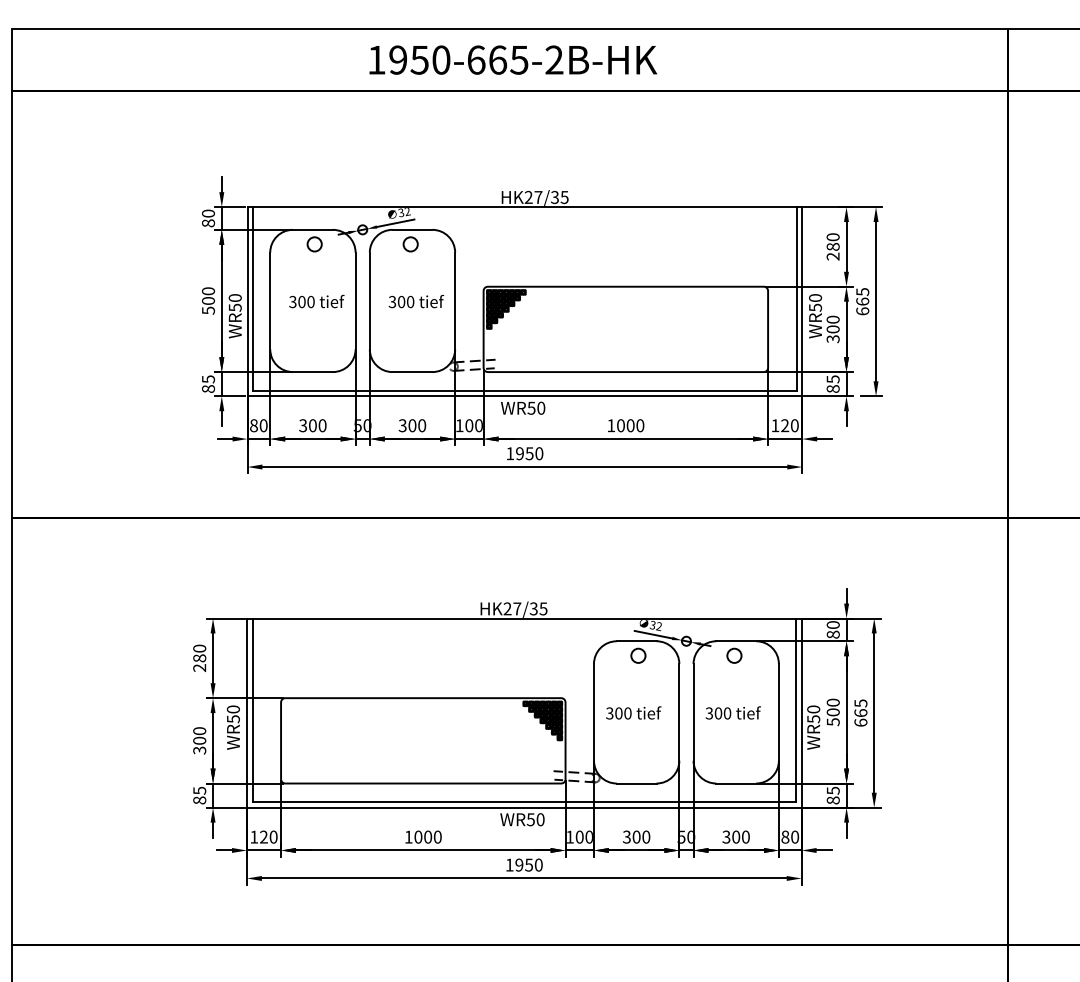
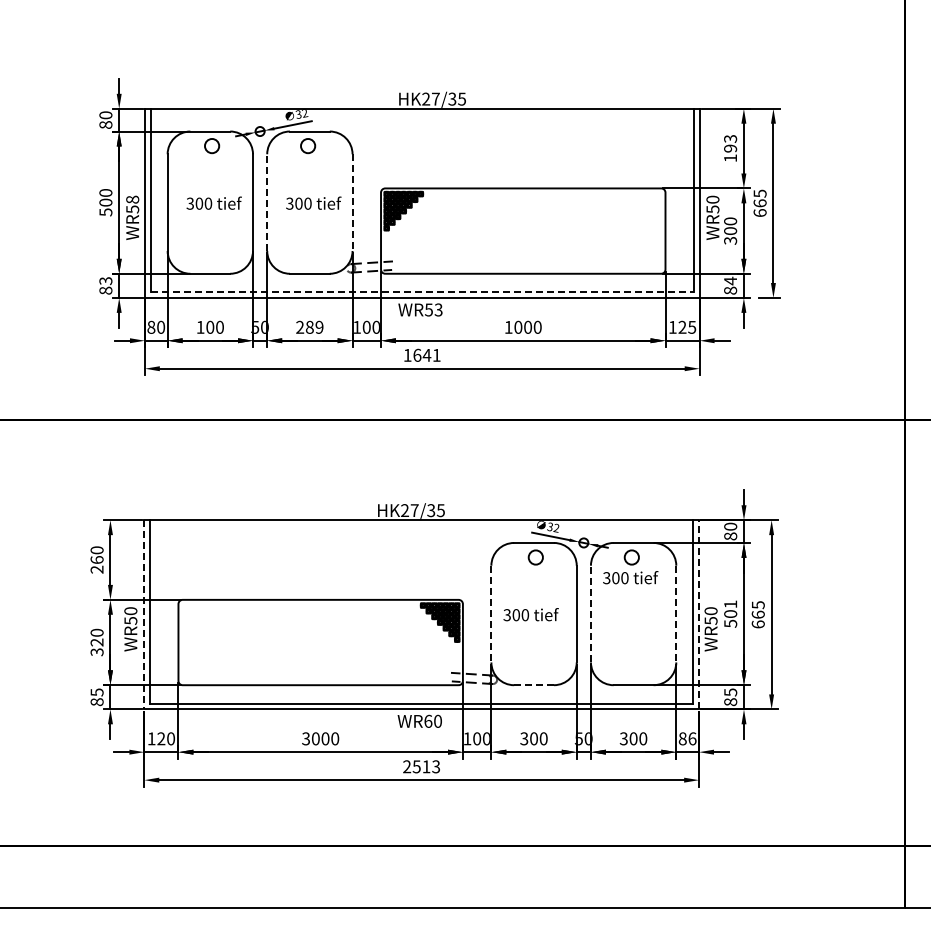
text: (832, 246) -> (729, 148), 280 -> 193
text: (235, 297) -> (132, 199), WR50 -> WR58
line: (369, 300) -> (266, 202), solid -> dashed
line: (455, 301) -> (352, 203), solid -> dashed
text: (207, 378) -> (104, 280), 85 -> 83
text: (832, 379) -> (729, 281), 85 -> 84
line: (524, 390) -> (421, 292), solid -> dashed
text: (541, 408) -> (438, 310), WR50 -> WR53
text: (303, 425) -> (200, 327), 300 -> 100
text: (412, 425) -> (309, 327), 300 -> 289
text: (794, 425) -> (691, 327), 120 -> 125
text: (529, 453) -> (426, 355), 1950 -> 1641
text: (199, 658) -> (96, 560), 280 -> 260
text: (832, 702) -> (729, 604), 500 -> 501
line: (693, 711) -> (590, 613), solid -> dashed
line: (593, 712) -> (490, 614), solid -> dashed
text: (732, 712) -> (629, 577), moved
line: (778, 712) -> (675, 614), solid -> dashed
line: (246, 713) -> (143, 615), solid -> dashed
line: (801, 713) -> (698, 615), solid -> dashed
text: (199, 740) -> (96, 642), 300 -> 320
line: (636, 783) -> (533, 685), solid -> dashed
text: (530, 819) -> (427, 721), WR50 -> WR60
text: (408, 836) -> (305, 738), 1000 -> 3000
text: (795, 836) -> (692, 738), 80 -> 86
text: (523, 864) -> (420, 766), 1950 -> 2513

